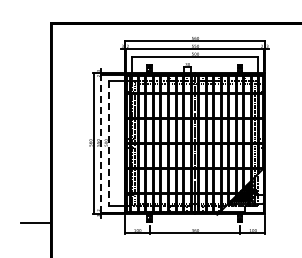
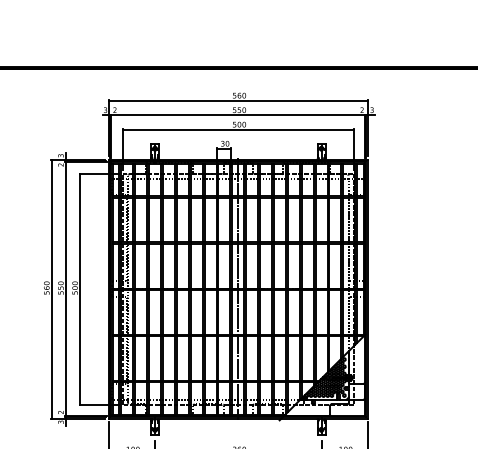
line: (101, 143) -> (66, 289), dashed -> solid
line: (108, 143) -> (79, 289), dashed -> solid

